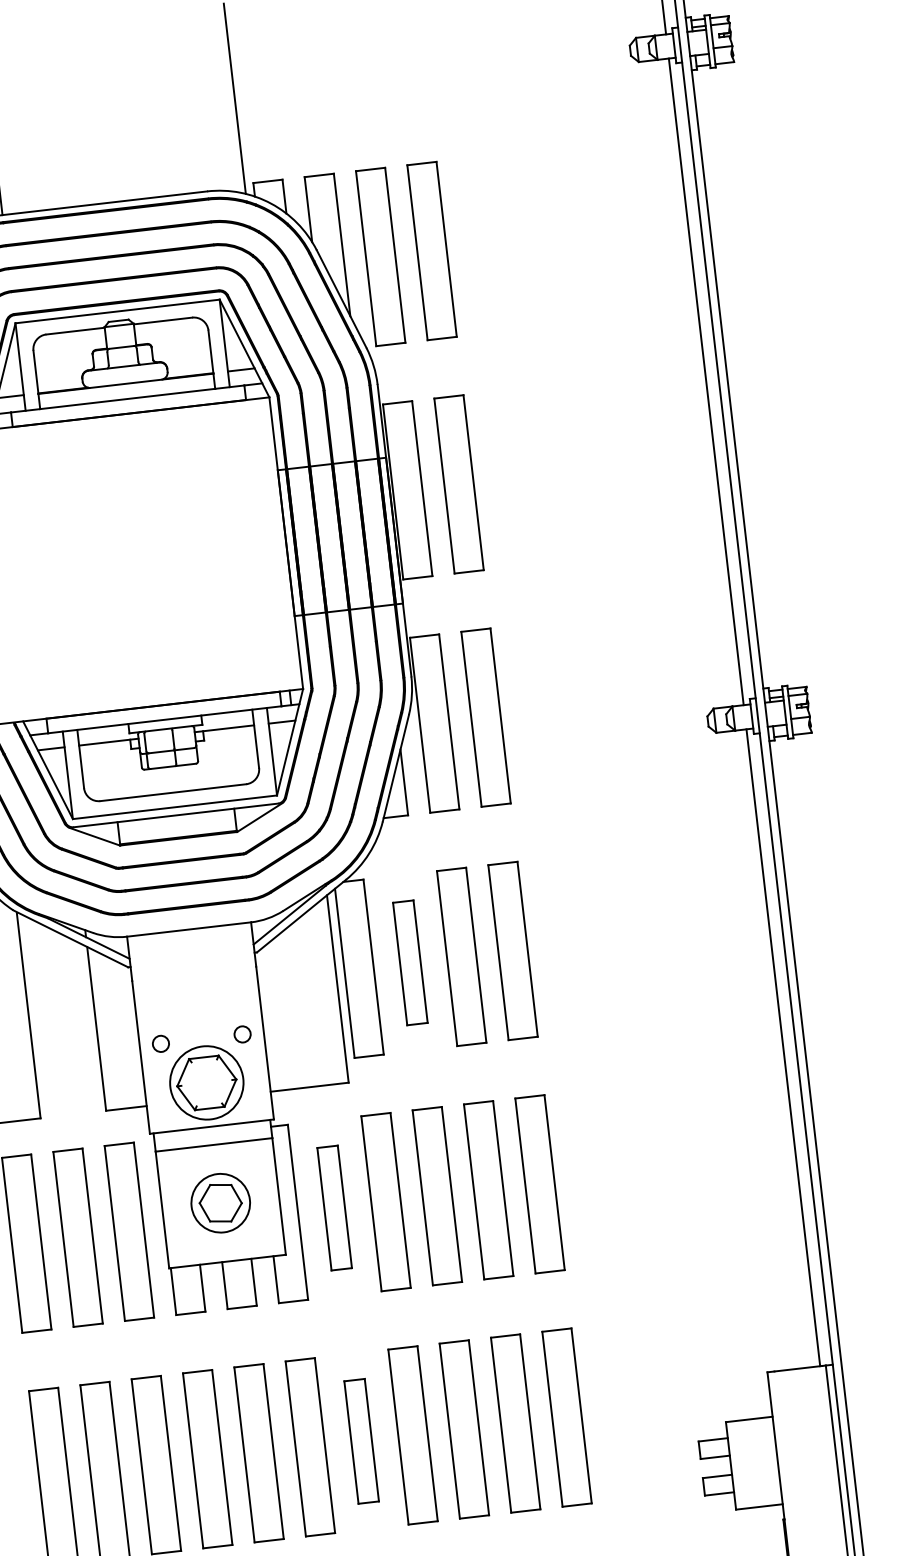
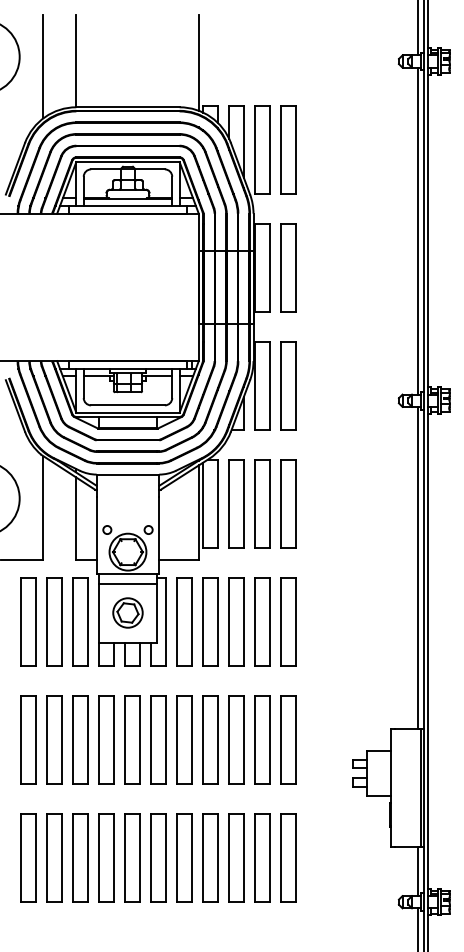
part: (410, 961) -> (236, 503), size x1.43
part: (334, 1207) -> (184, 621), size x1.43
part: (361, 1440) -> (184, 739), size x1.43

